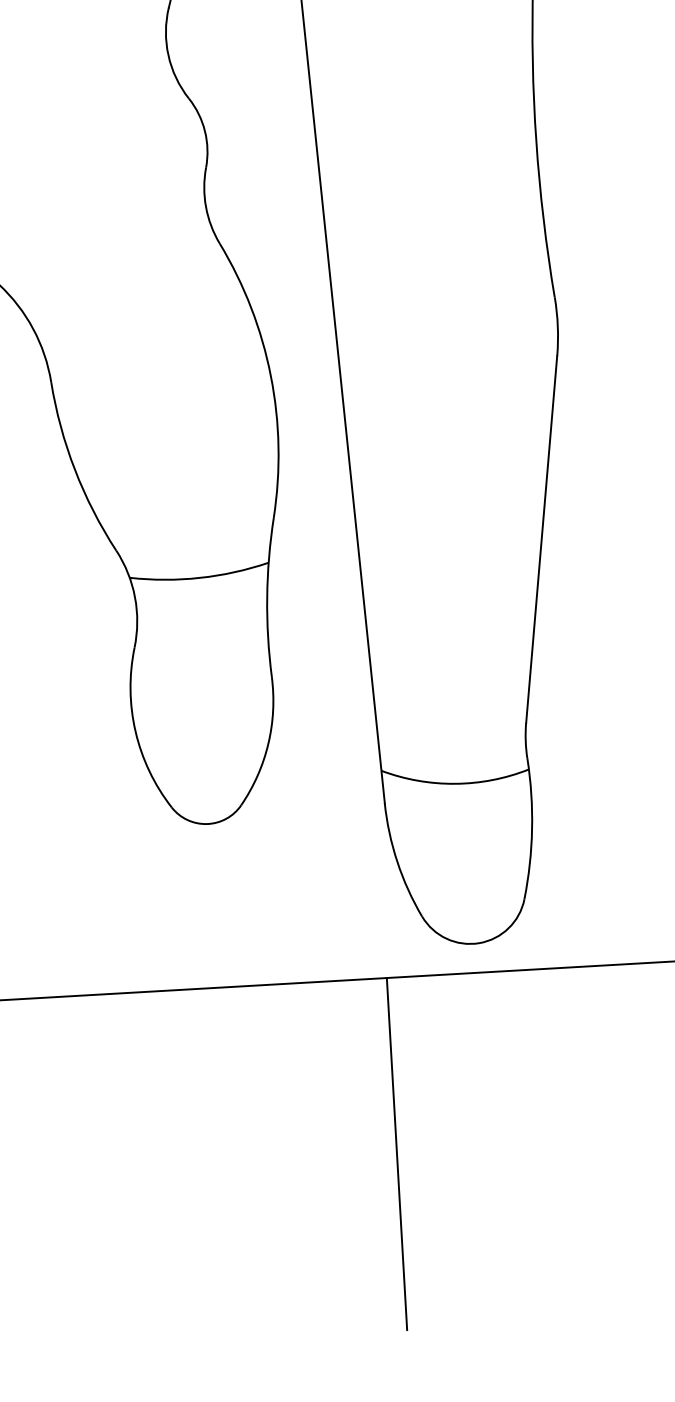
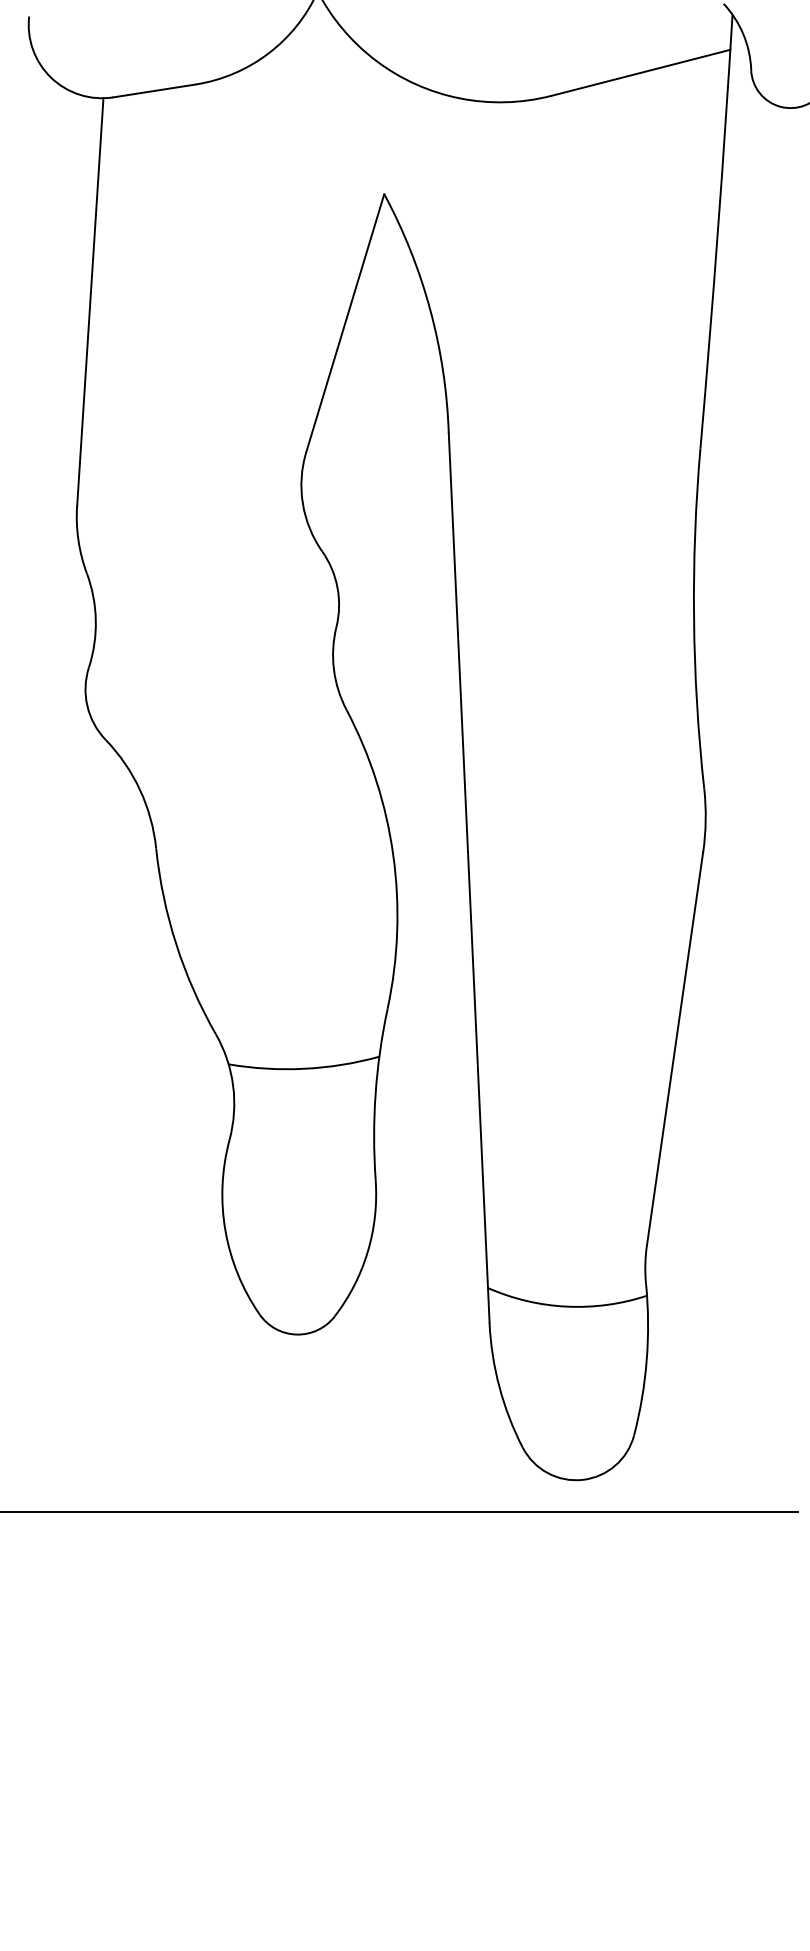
line: (396, 1153) -> (480, 1701), removed

